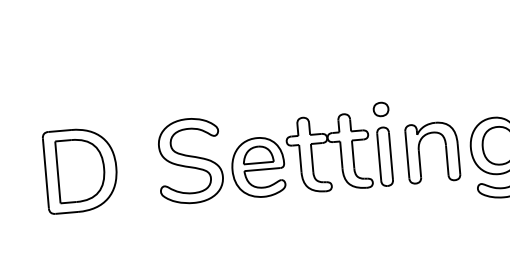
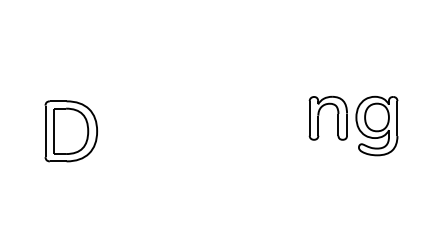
part: (274, 152) -> (213, 108), removed
part: (79, 170) -> (70, 131), moved

